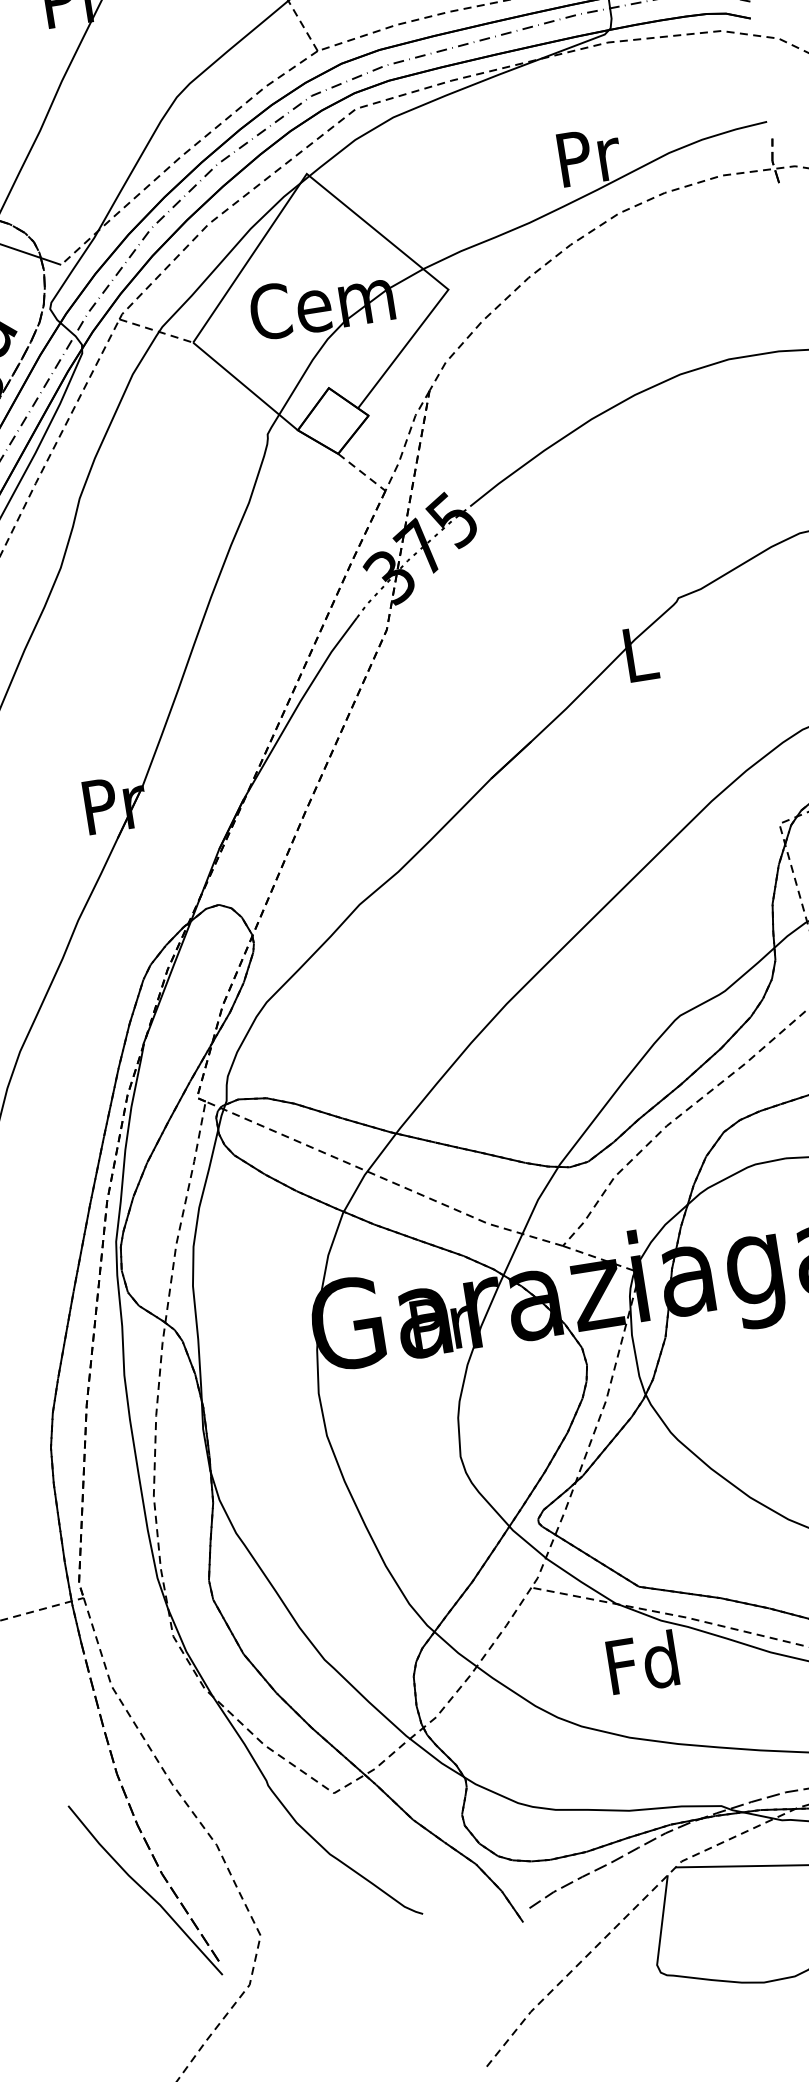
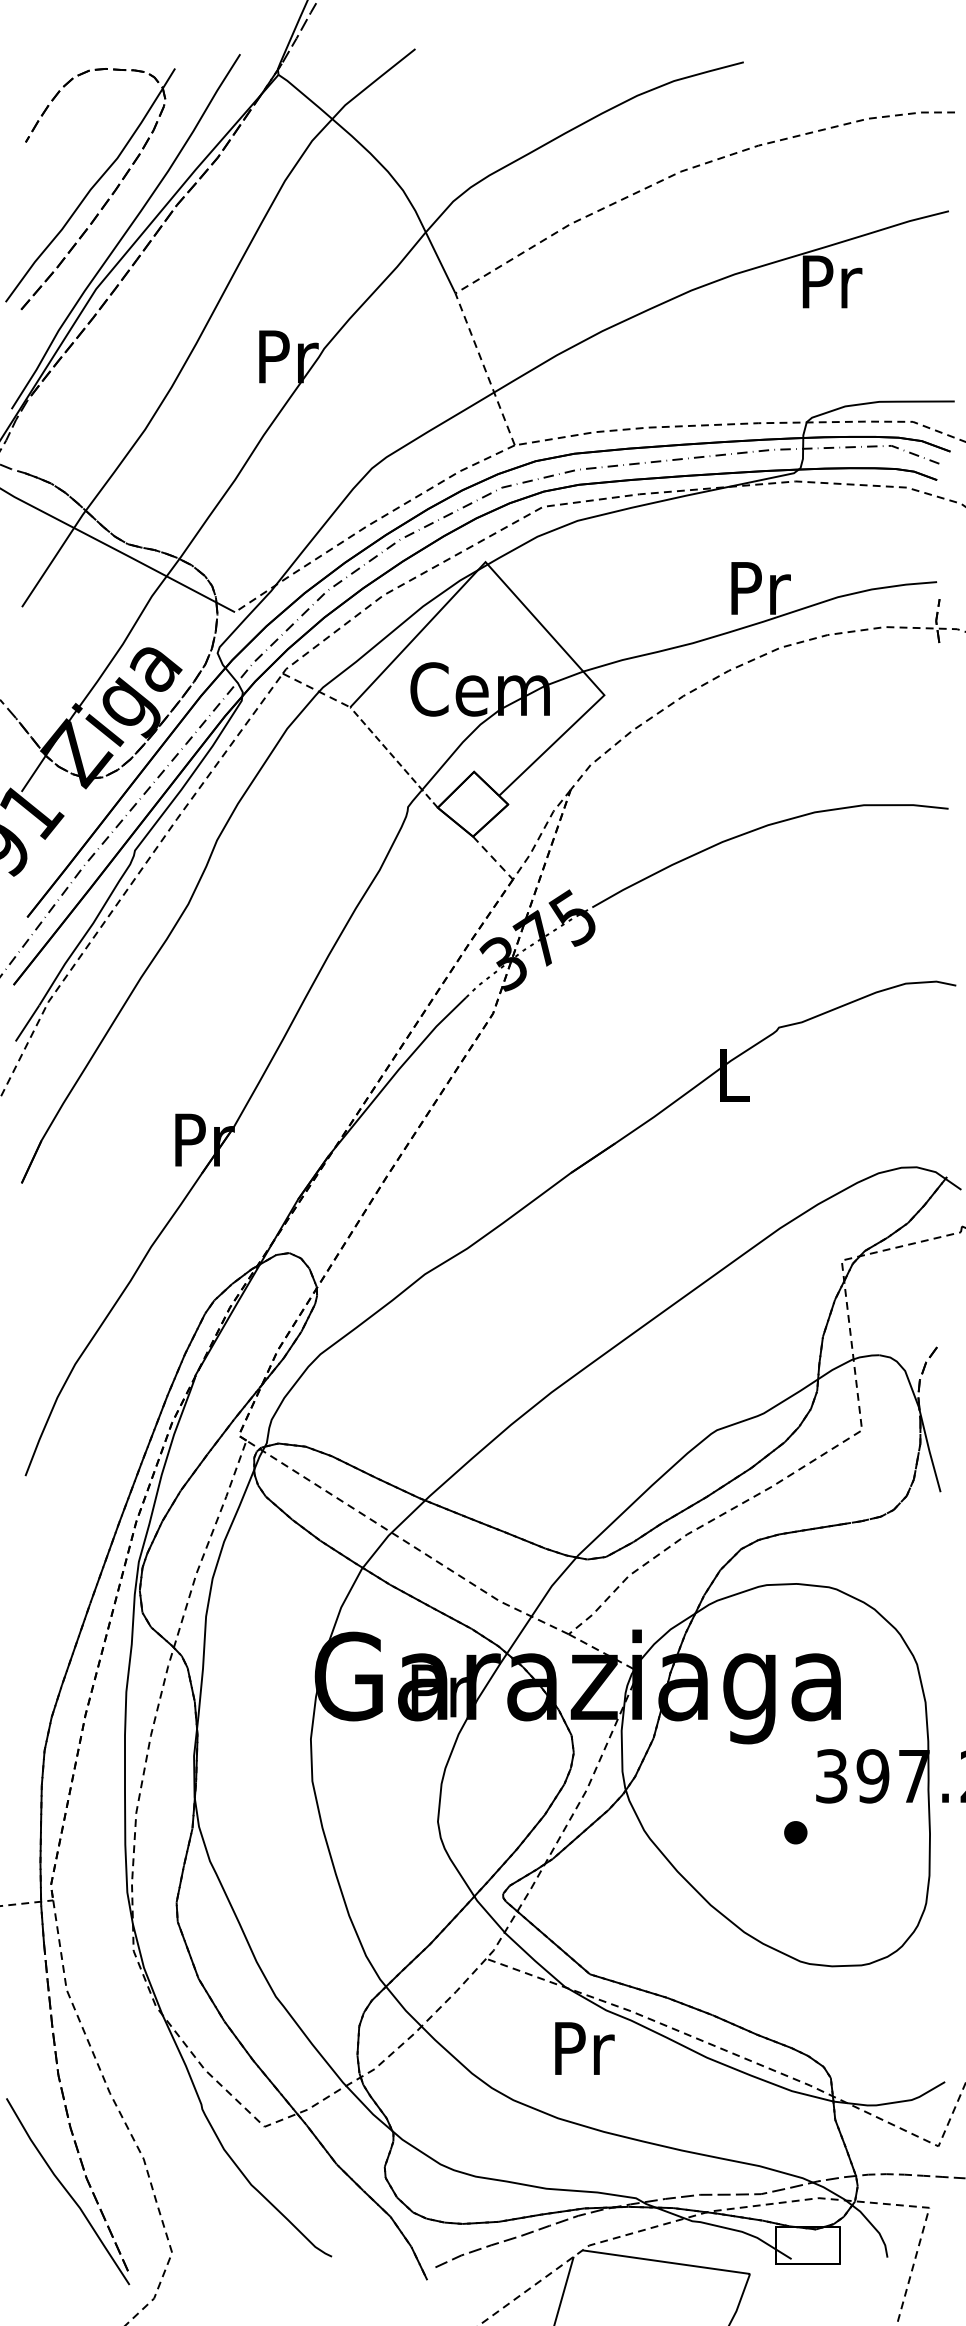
line: (245, 386) -> (394, 757), solid -> dashed
text: (642, 1662) -> (581, 2047), Fd -> Pr

